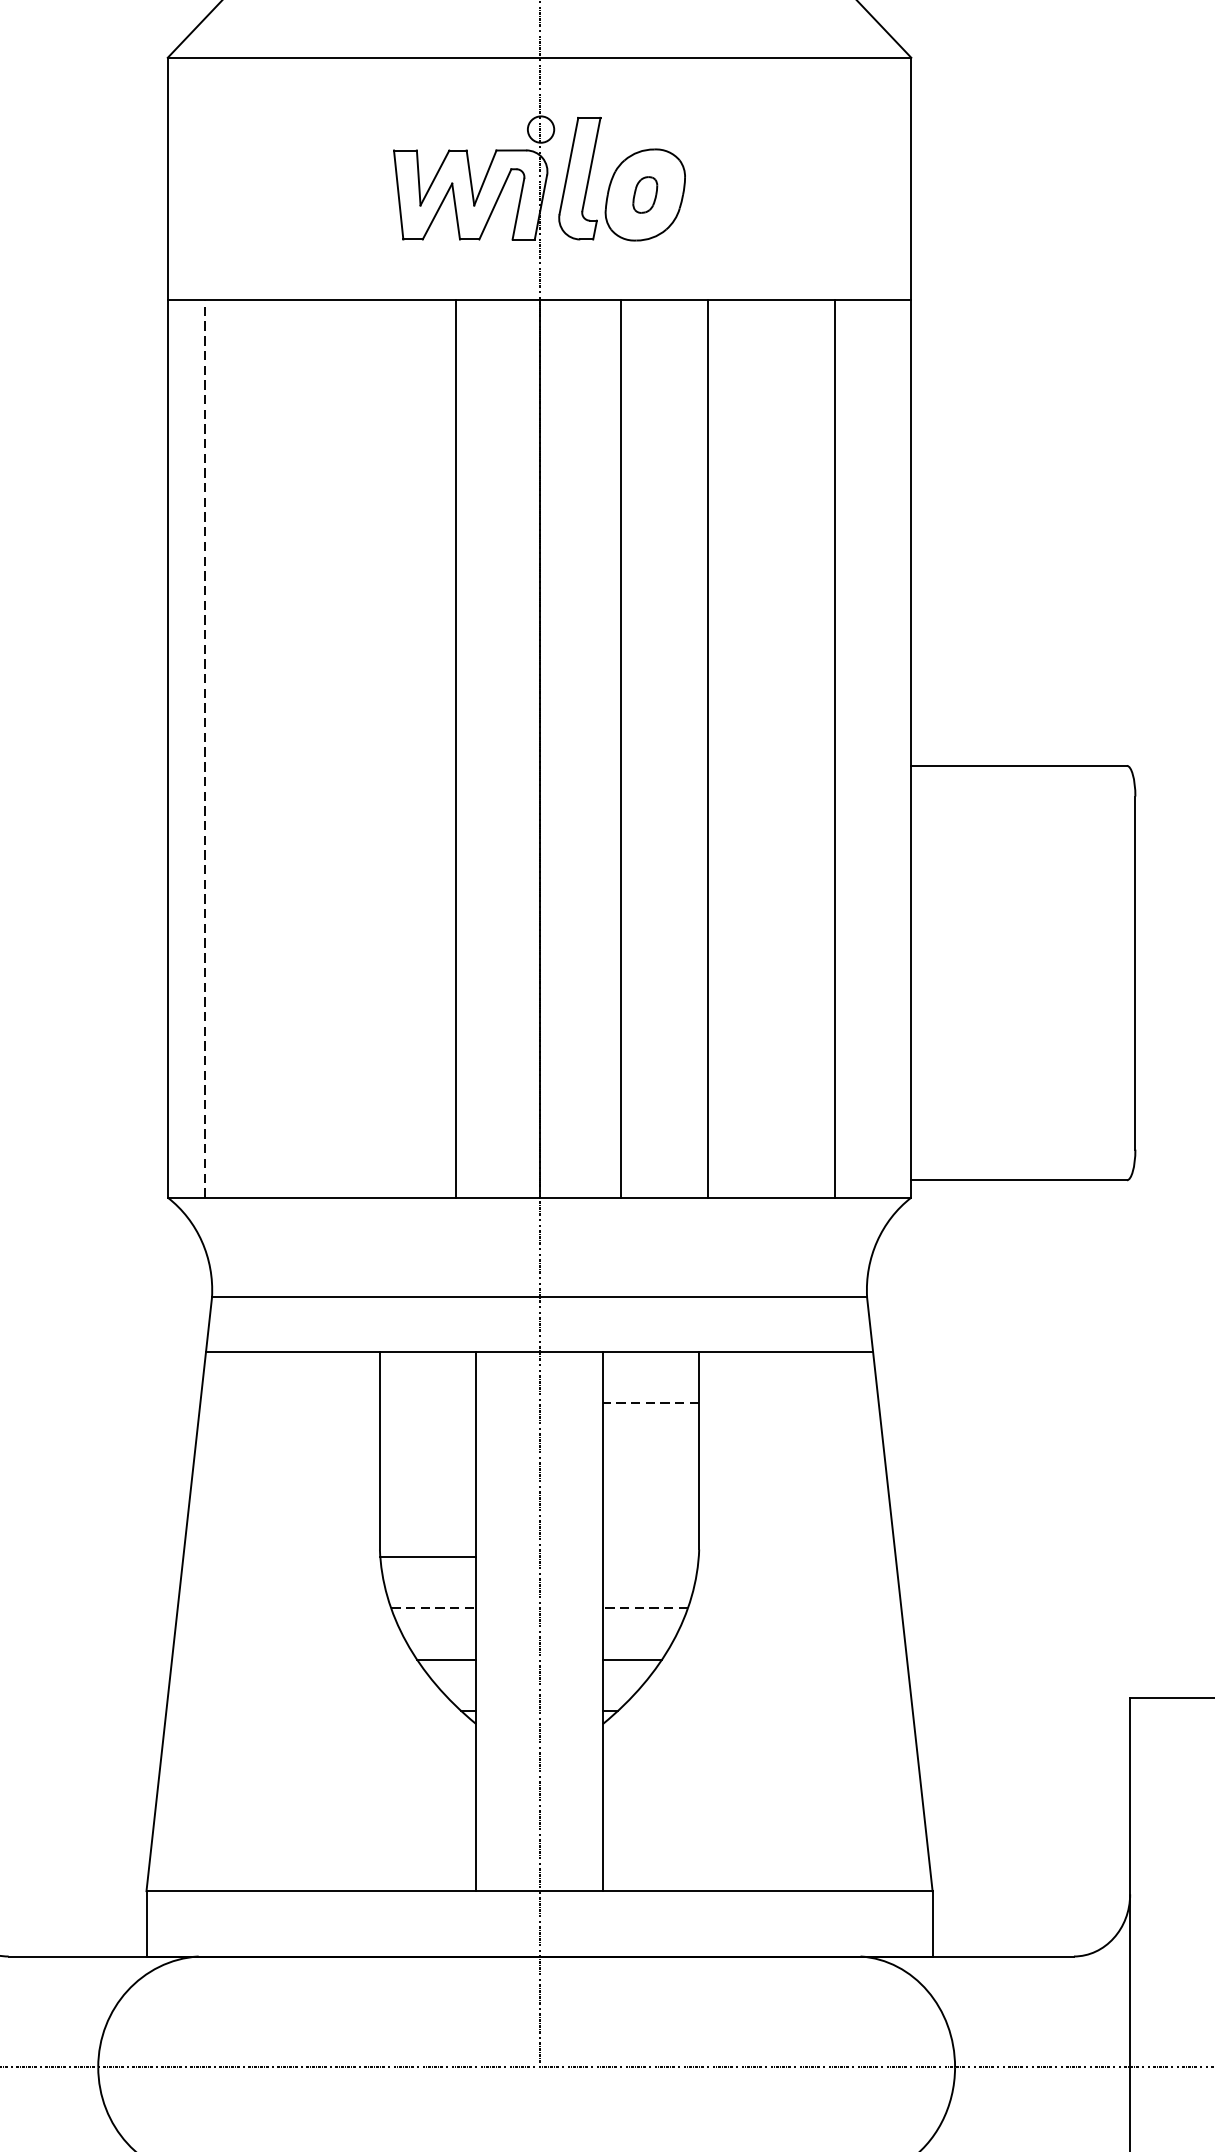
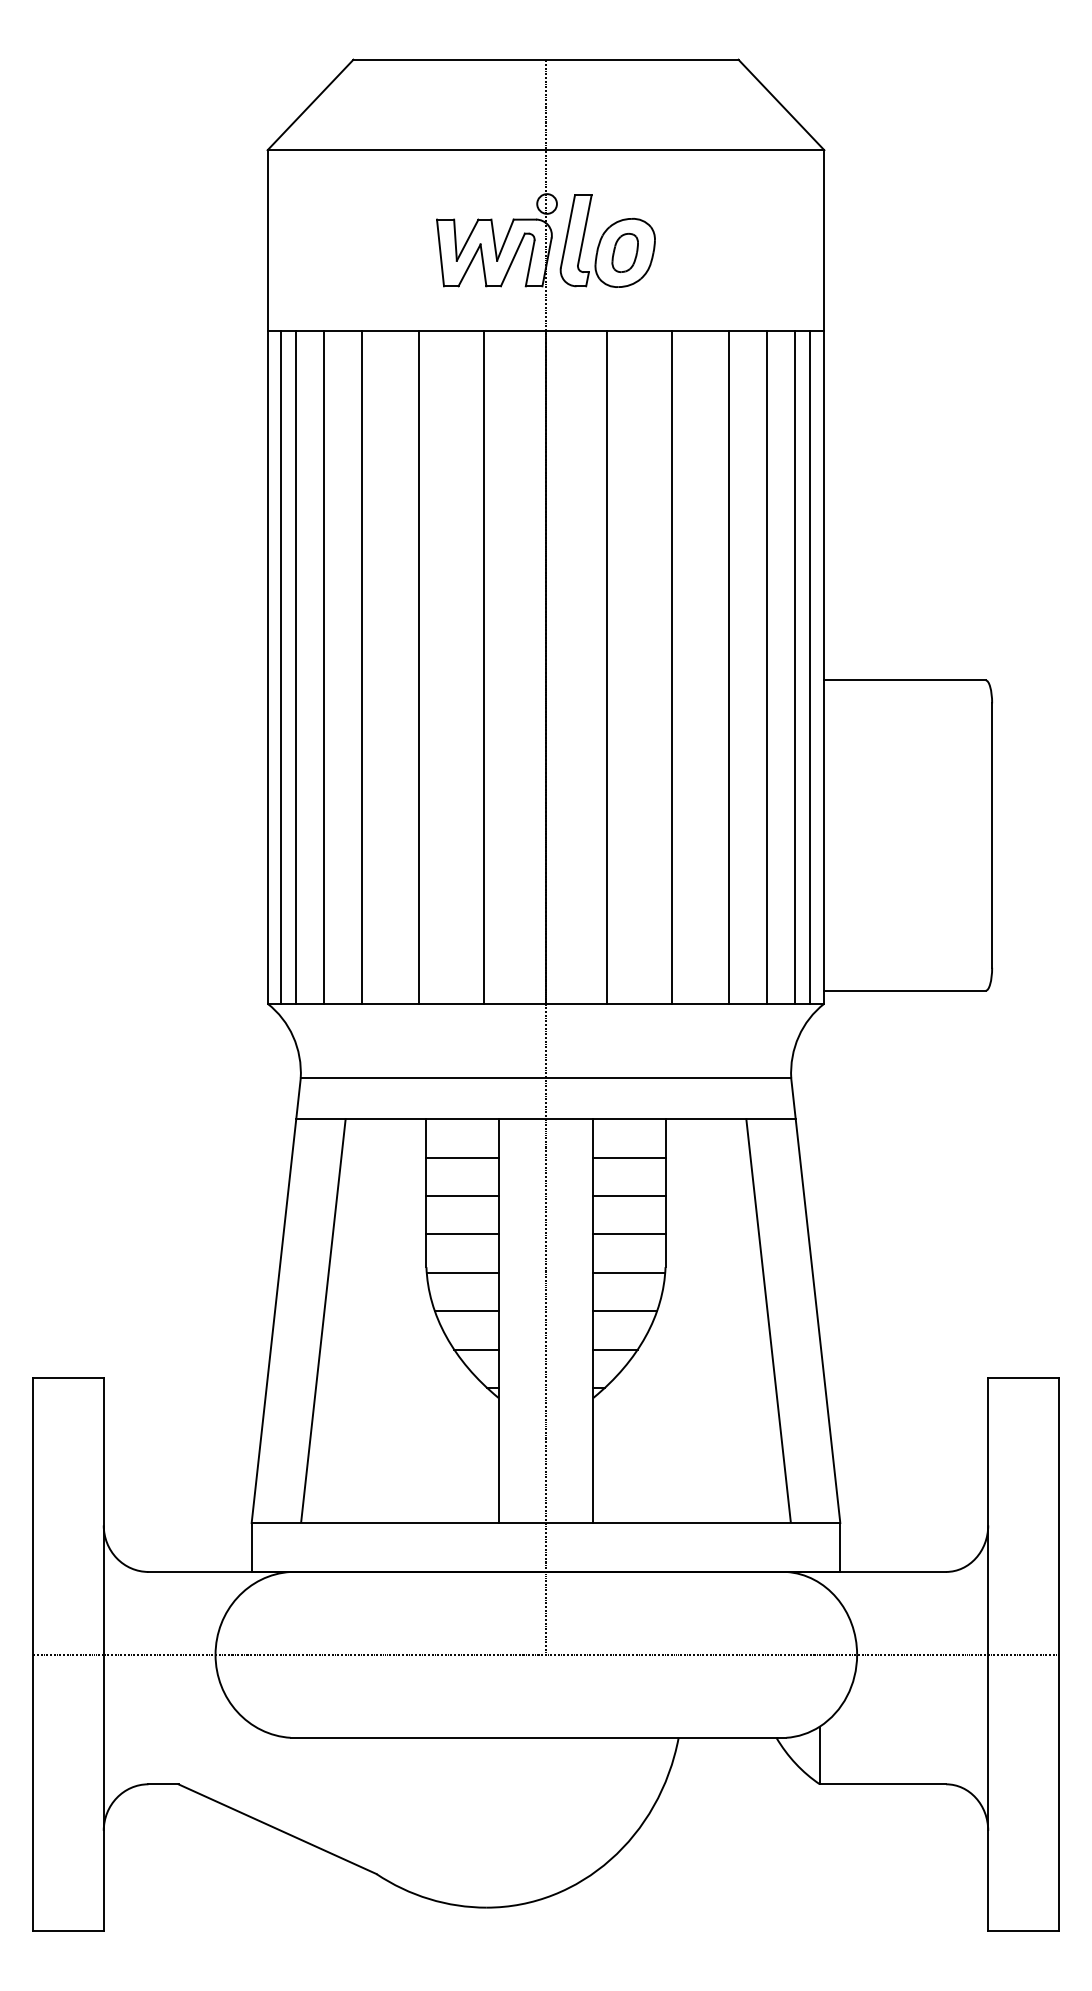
part: (644, 194) -> (624, 252), size x1.43
line: (205, 747) -> (295, 666), dashed -> solid
line: (184, 748) -> (280, 667), added
line: (242, 748) -> (323, 667), added
line: (293, 748) -> (361, 667), added
line: (369, 748) -> (418, 667), added
line: (784, 748) -> (729, 667), added
line: (872, 748) -> (795, 667), added
line: (891, 748) -> (809, 667), added
line: (428, 1402) -> (462, 1157), added
line: (649, 1402) -> (628, 1157), dashed -> solid
line: (428, 1453) -> (462, 1195), added
line: (651, 1453) -> (629, 1195), added
line: (428, 1505) -> (462, 1234), added
line: (651, 1505) -> (629, 1234), added
line: (651, 1556) -> (629, 1272), added
line: (433, 1608) -> (466, 1311), dashed -> solid
line: (645, 1608) -> (625, 1311), dashed -> solid
line: (242, 1620) -> (323, 1320), added
line: (836, 1620) -> (768, 1320), added

